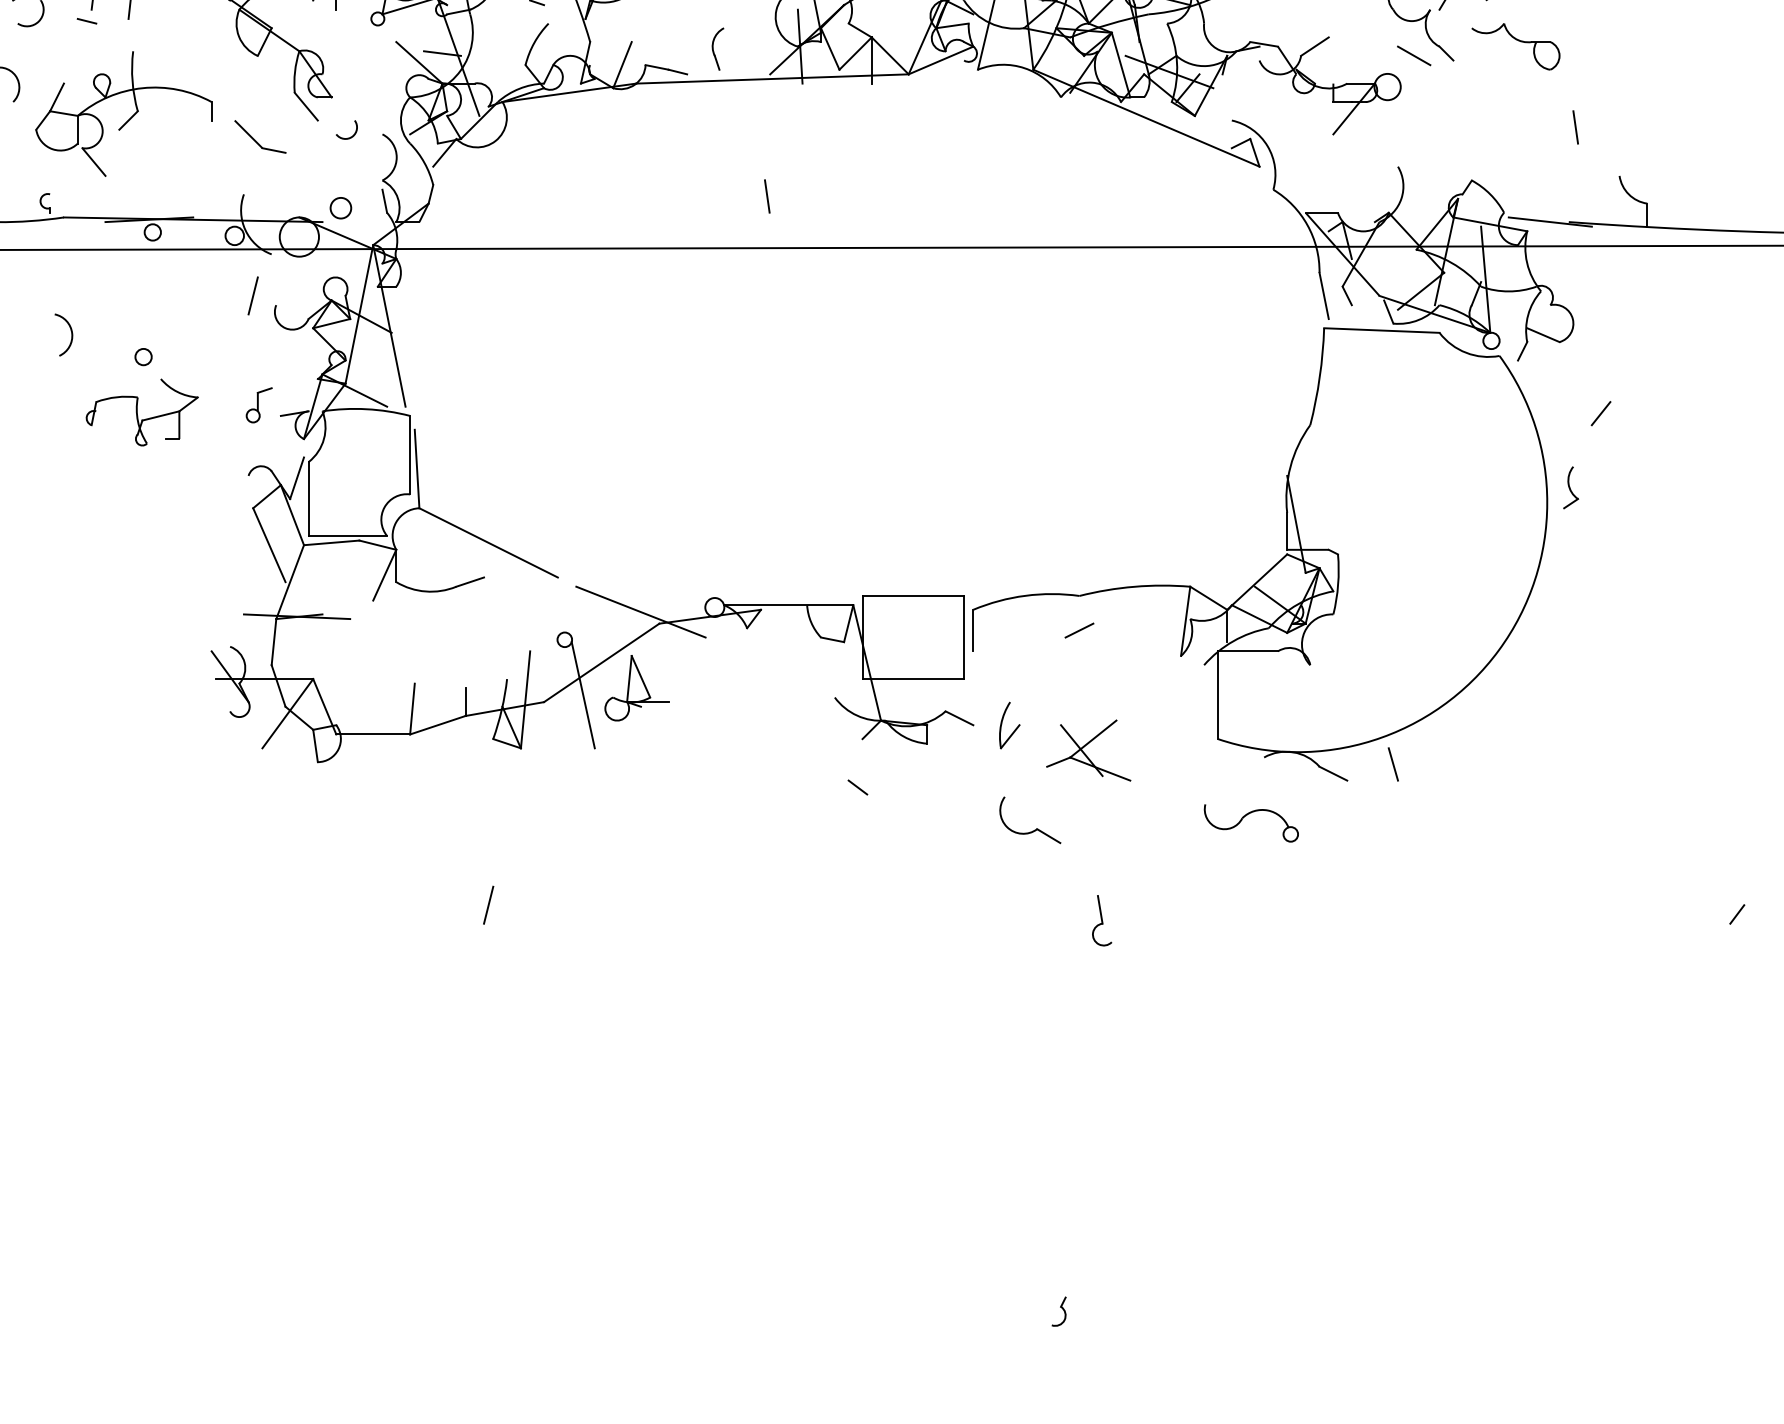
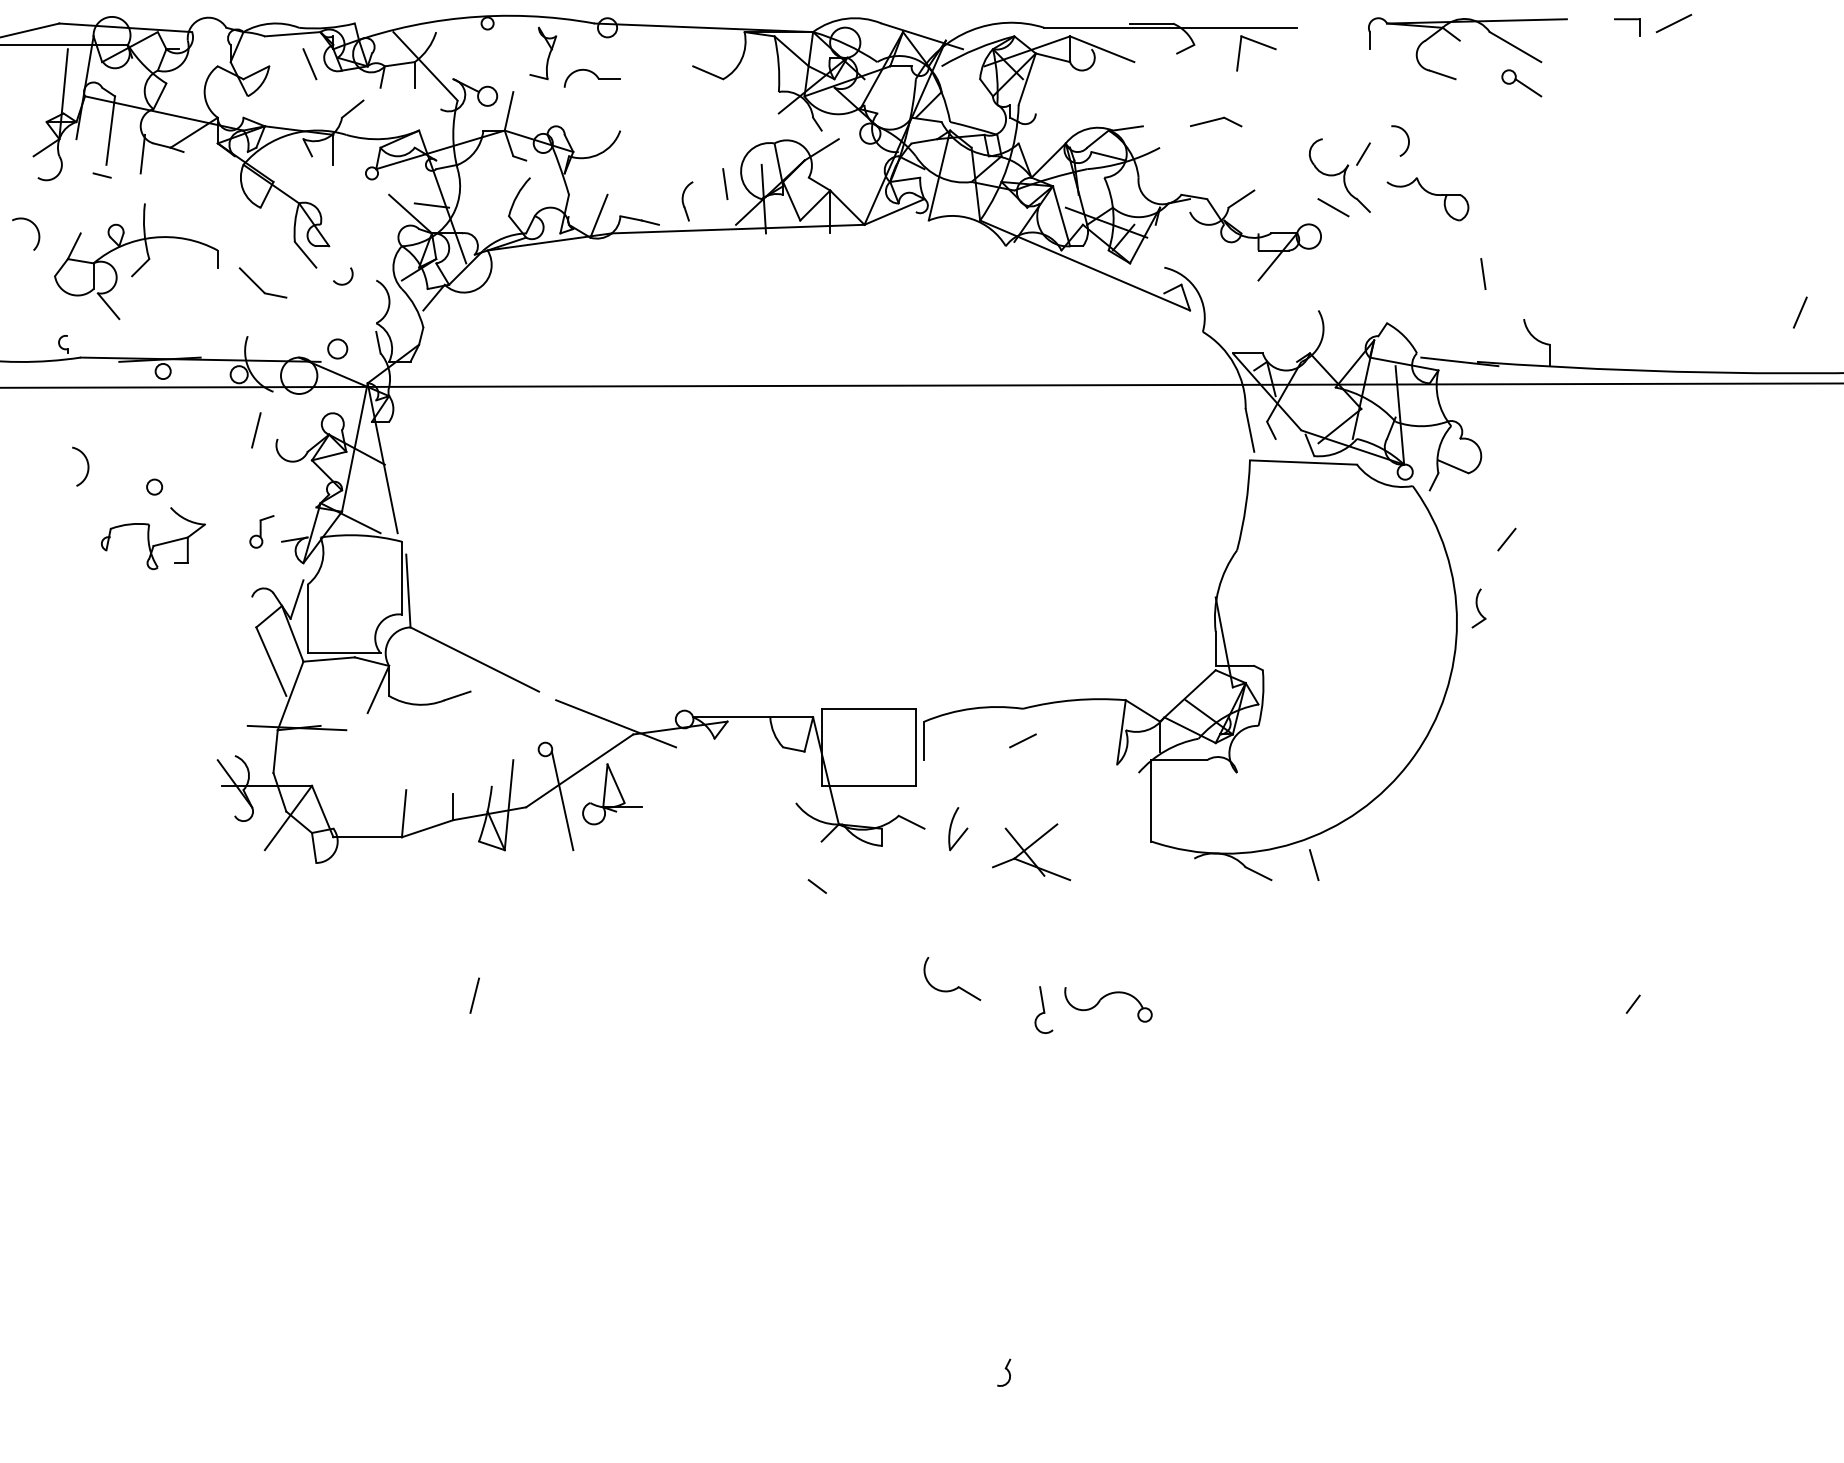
line: (767, 195) -> (725, 183), moved
part: (1246, 816) -> (1103, 998), moved
part: (1035, 828) -> (957, 986), moved

